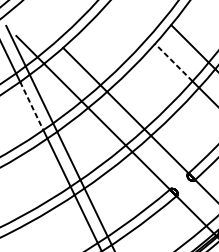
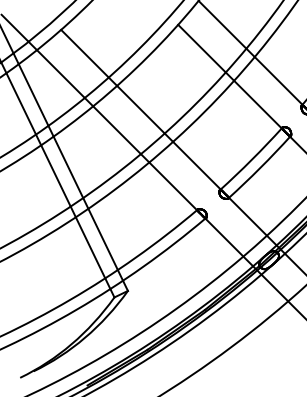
line: (173, 62) -> (201, 48), dashed -> solid
line: (31, 106) -> (21, 104), dashed -> solid

